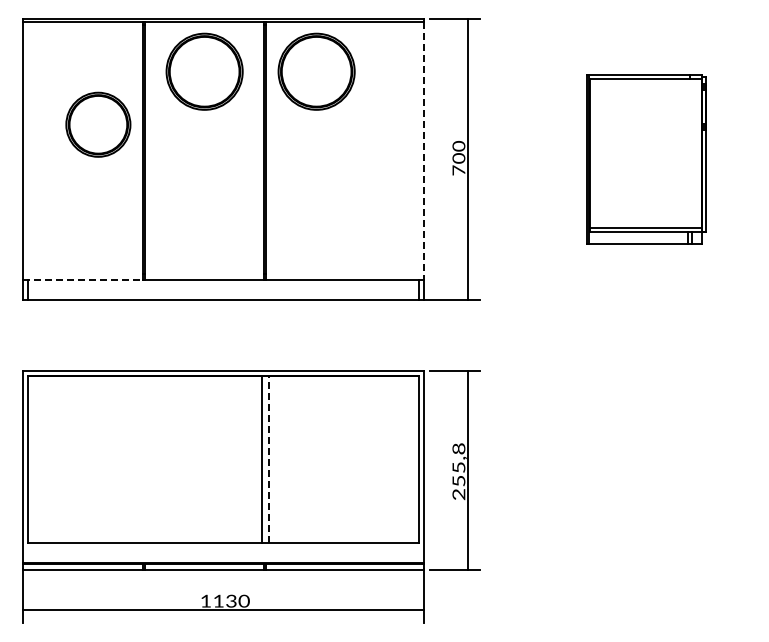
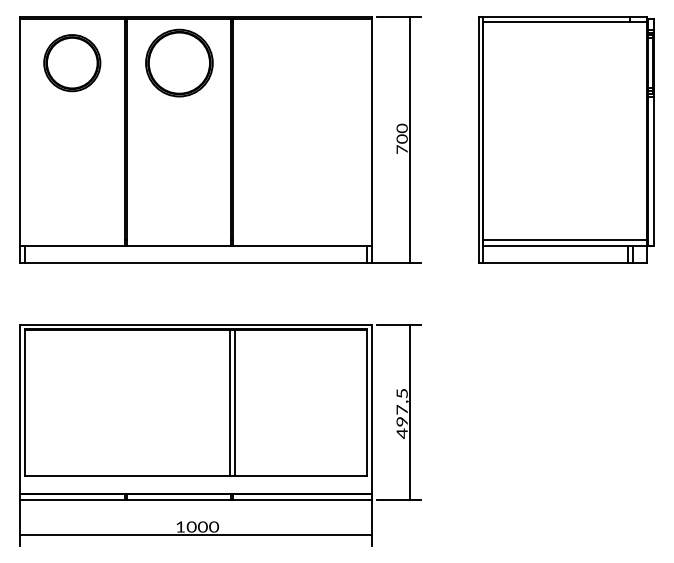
part: (316, 71) -> (277, 62), removed
part: (98, 124) -> (72, 62), moved
line: (423, 151) -> (371, 132), dashed -> solid
part: (646, 159) -> (566, 139), size x1.67
line: (82, 279) -> (72, 245), dashed -> solid
line: (268, 459) -> (235, 402), dashed -> solid
text: (458, 471) -> (401, 413), 255,8 -> 497,5
text: (225, 600) -> (197, 526), 1130 -> 1000

